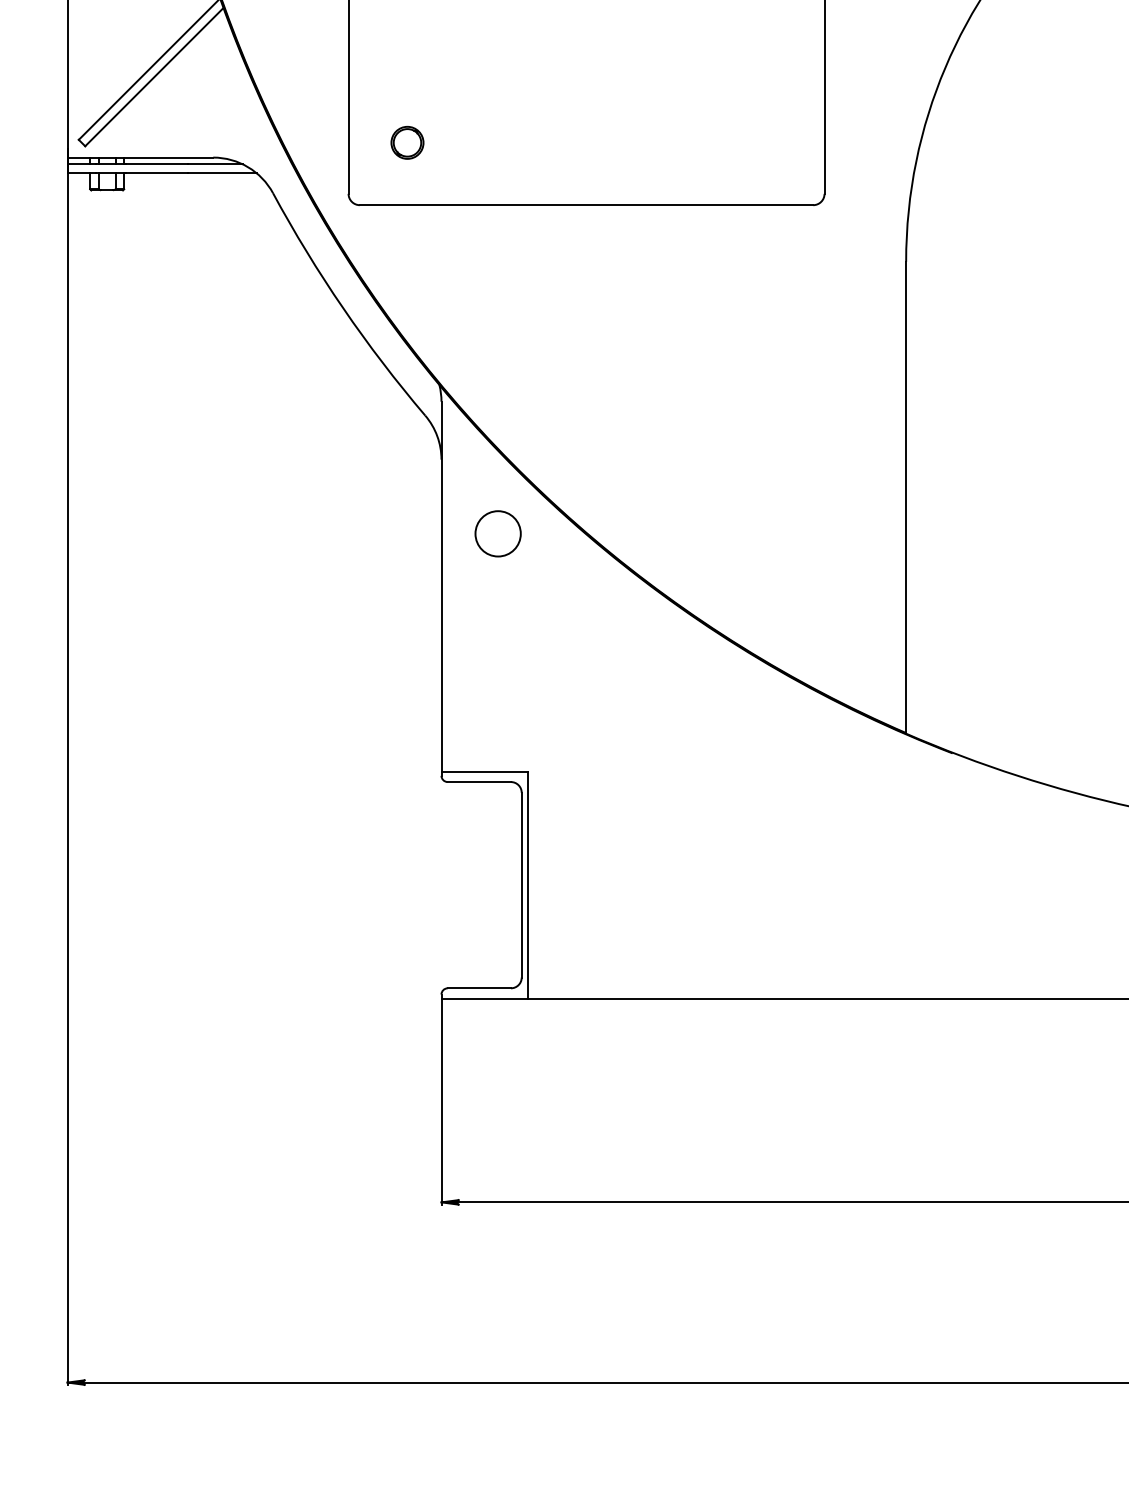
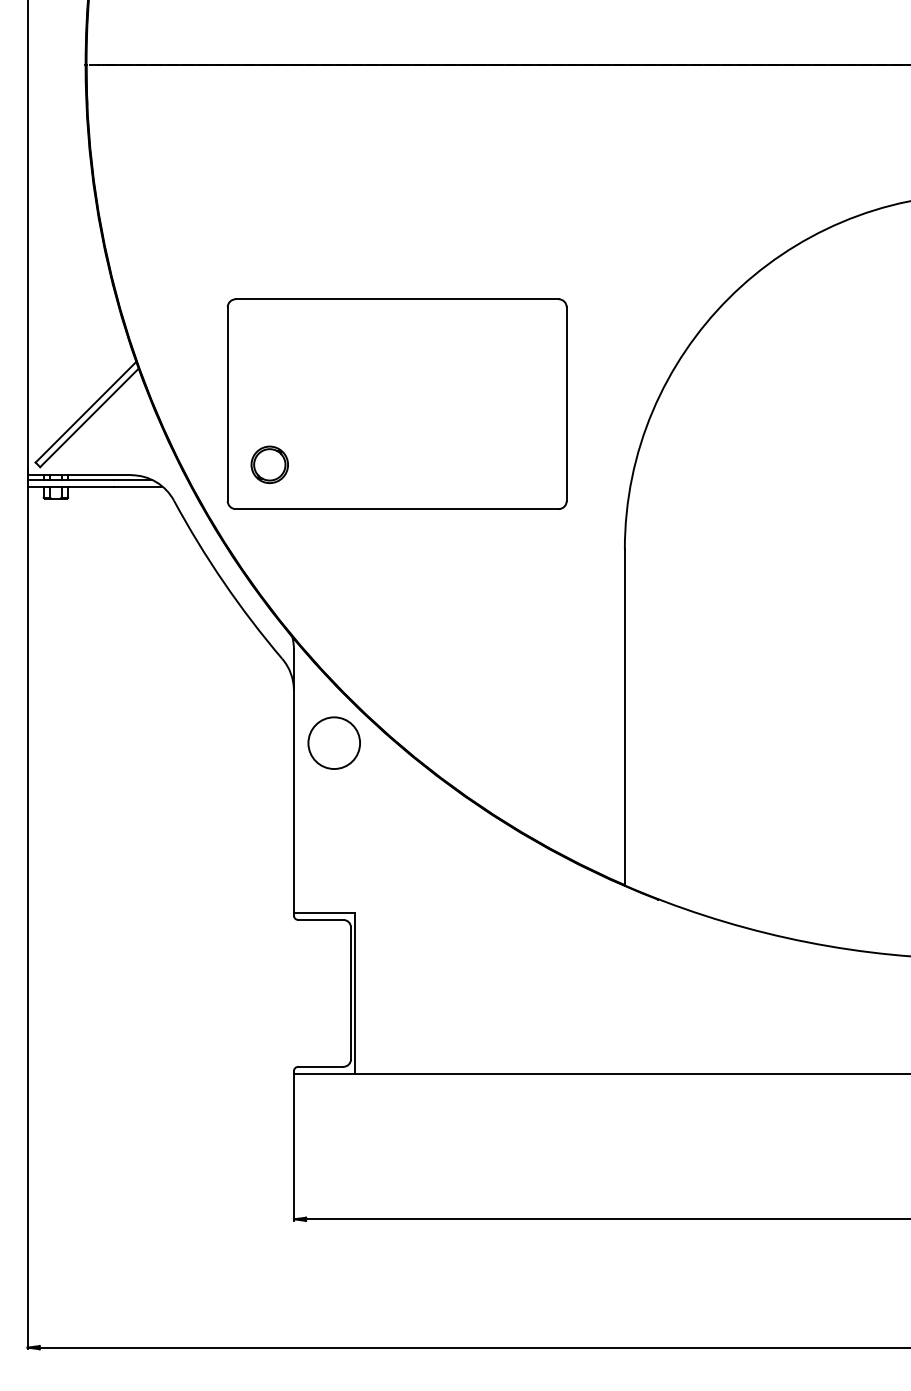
part: (407, 142) -> (269, 464), size x1.6
circle: (498, 534) -> (334, 743), size x1.6

